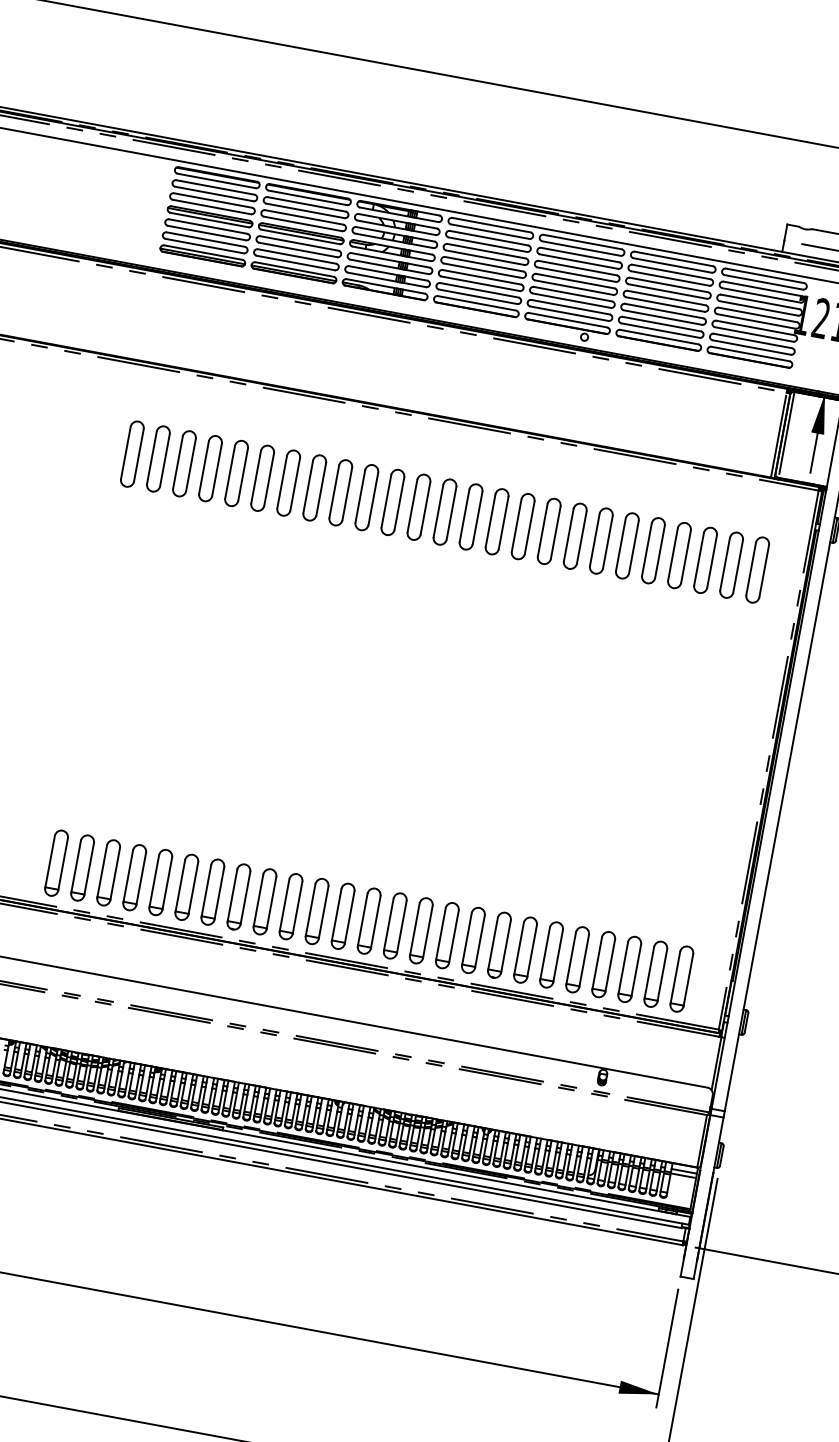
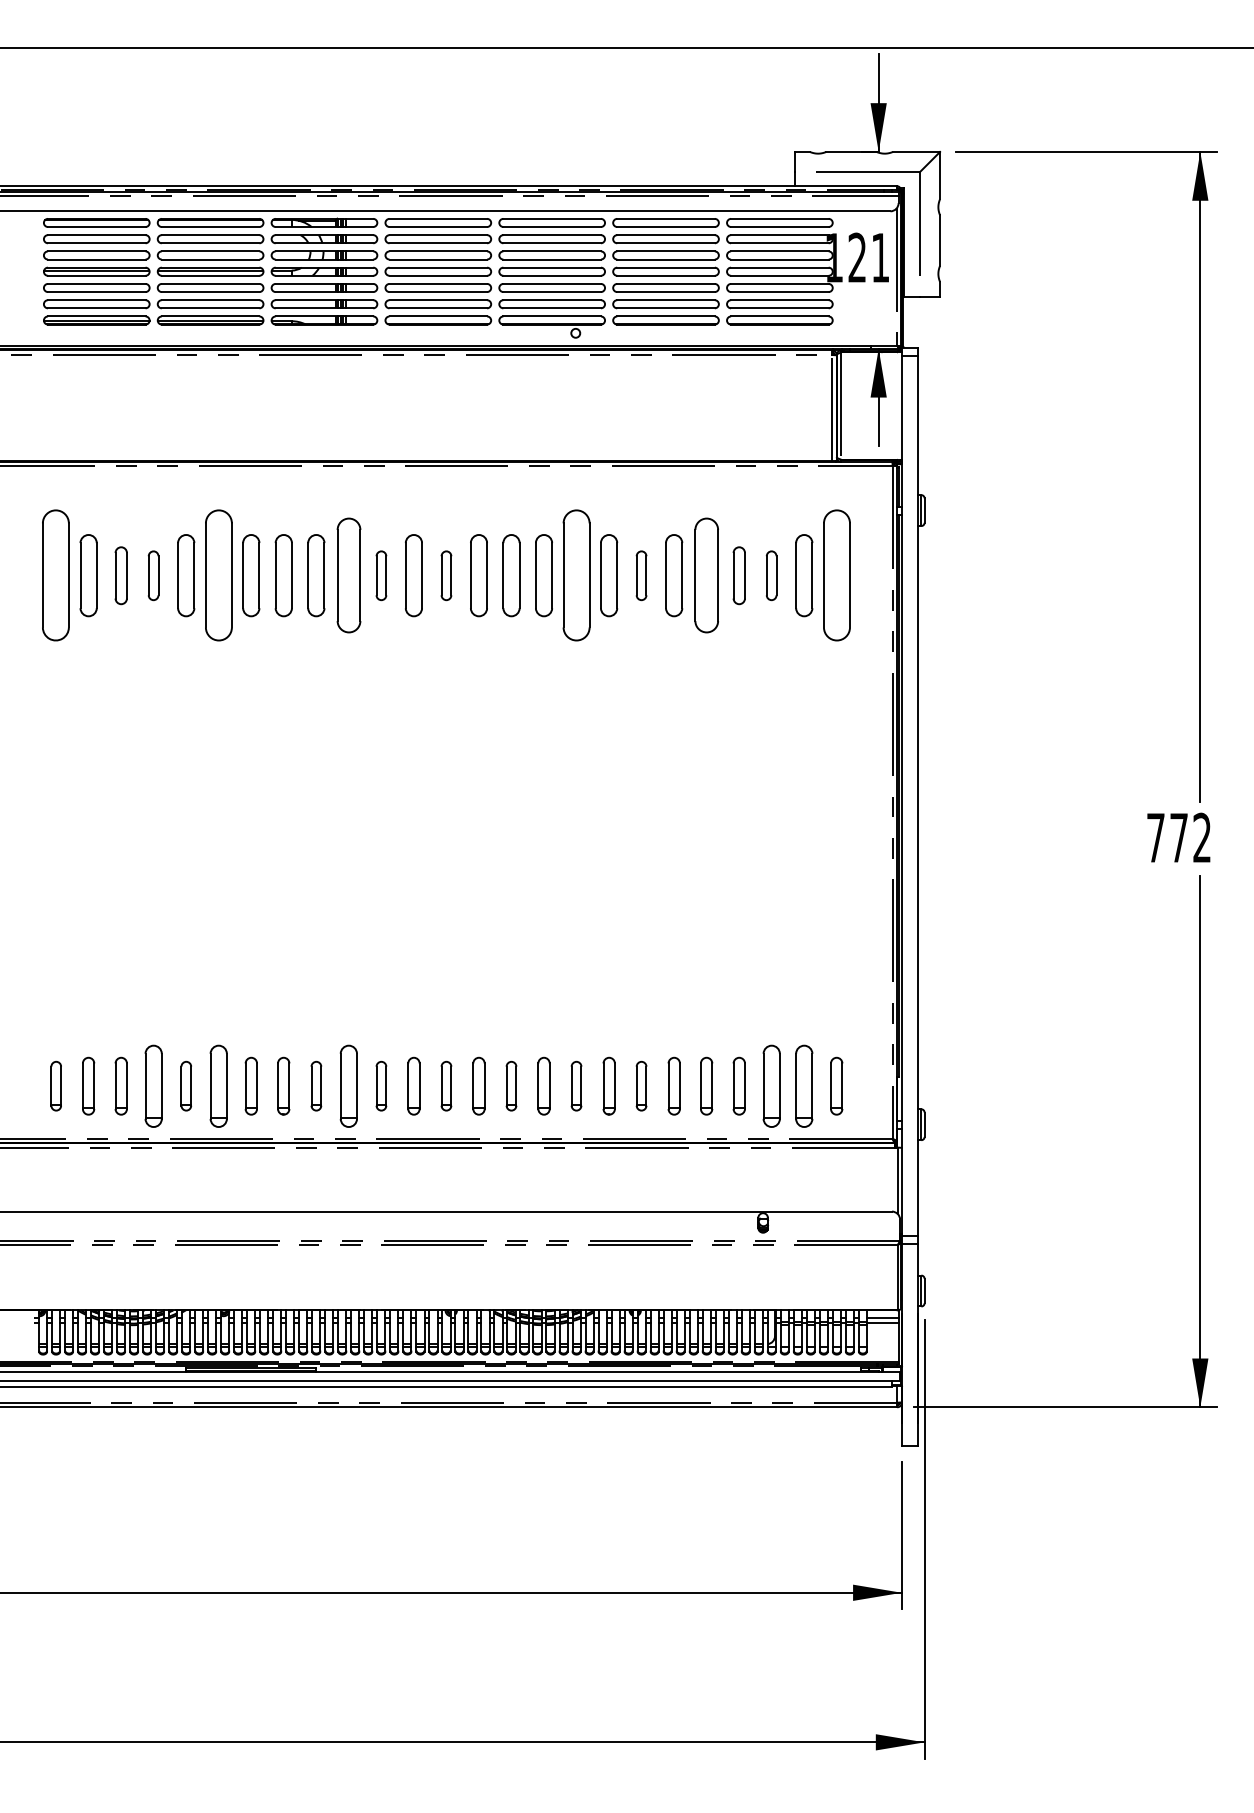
part: (132, 454) -> (56, 575), size x1.6
part: (184, 463) -> (121, 575), size x0.7
part: (210, 468) -> (153, 575), size x0.6
part: (262, 478) -> (218, 575), size x1.6
part: (366, 497) -> (348, 575), size x1.4
part: (393, 502) -> (381, 575), size x0.6
part: (445, 512) -> (446, 575), size x0.6
part: (549, 531) -> (576, 575), size x1.6
part: (601, 540) -> (641, 575), size x0.6
part: (653, 550) -> (706, 575), size x1.4
part: (679, 555) -> (739, 575), size x0.7
part: (705, 560) -> (771, 575), size x0.6
part: (757, 569) -> (836, 575), size x1.6
part: (57, 862) -> (56, 1085), size x0.6
part: (82, 867) -> (88, 1085), size x0.7
part: (109, 872) -> (121, 1085), size x0.7
part: (161, 881) -> (186, 1085), size x0.6
part: (213, 891) -> (251, 1085), size x0.7
part: (238, 896) -> (283, 1085), size x0.7
part: (265, 901) -> (316, 1085), size x0.6
part: (317, 910) -> (381, 1085), size x0.6
part: (342, 915) -> (413, 1085), size x0.7
part: (369, 920) -> (446, 1085), size x0.6
part: (395, 925) -> (478, 1085), size x0.7
part: (421, 930) -> (511, 1085), size x0.6
part: (447, 934) -> (543, 1085), size x0.7
part: (473, 939) -> (576, 1085), size x0.6
part: (499, 944) -> (609, 1085), size x0.7
part: (525, 949) -> (641, 1085), size x0.6
part: (551, 954) -> (674, 1085), size x0.7
part: (577, 959) -> (706, 1085), size x0.7
part: (604, 963) -> (739, 1085), size x0.7
part: (681, 978) -> (836, 1085), size x0.7

